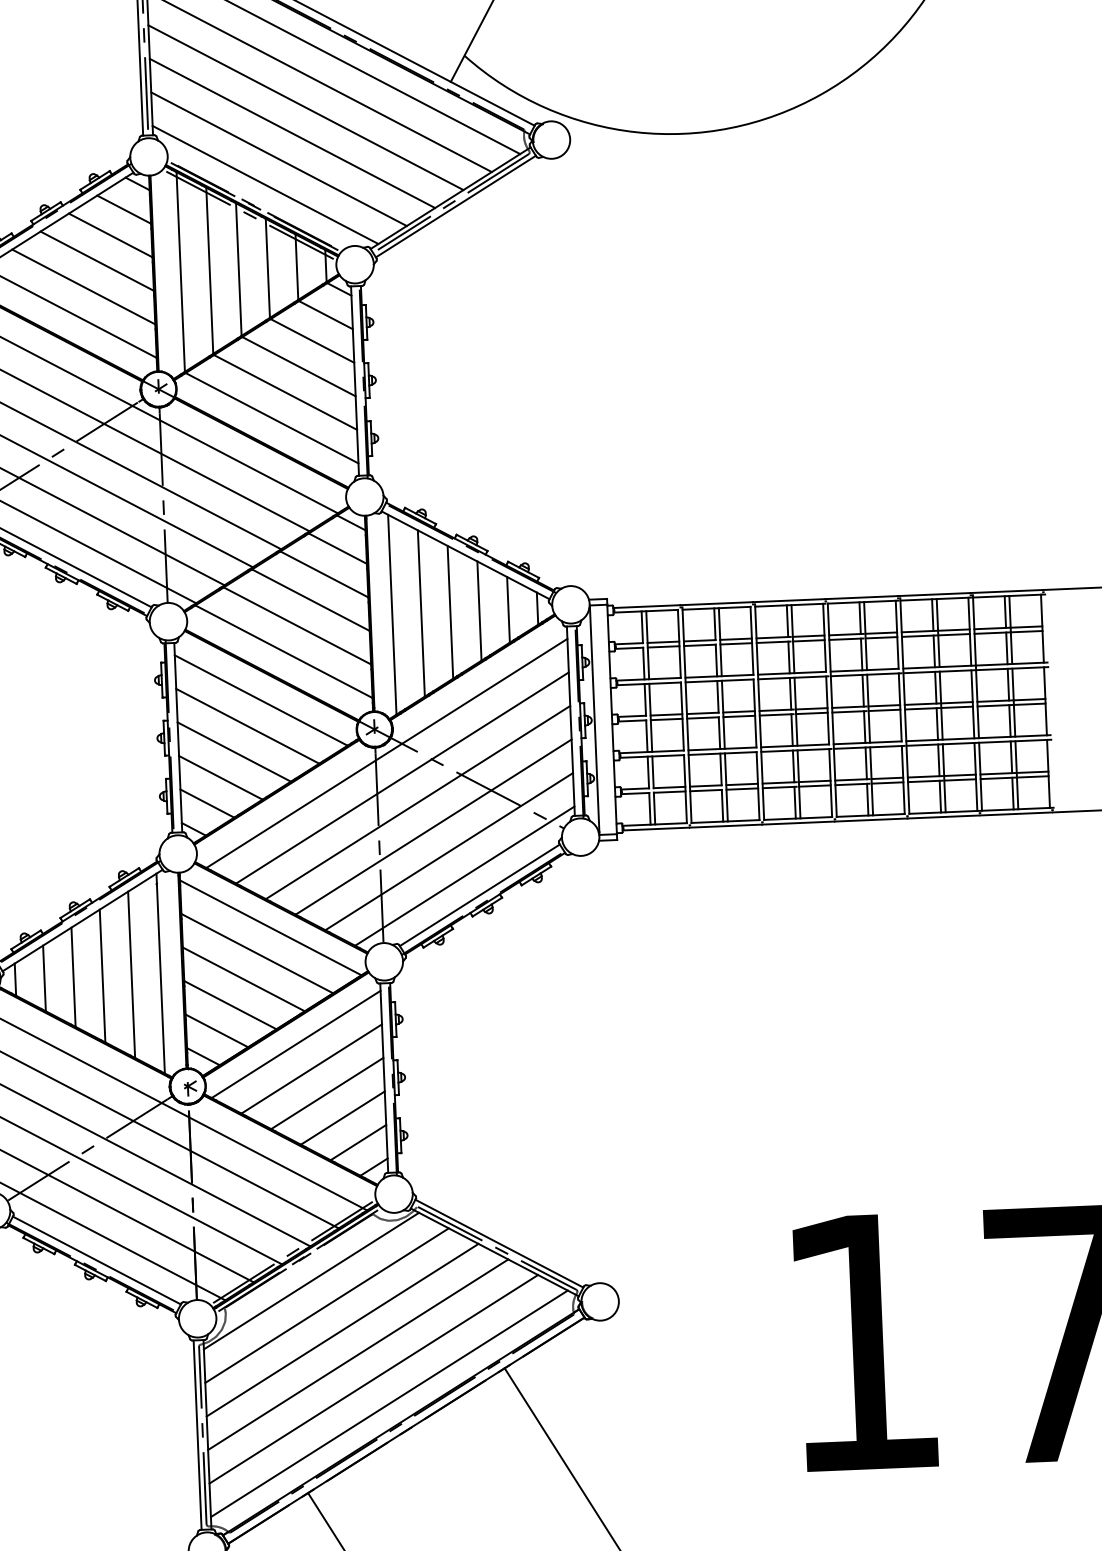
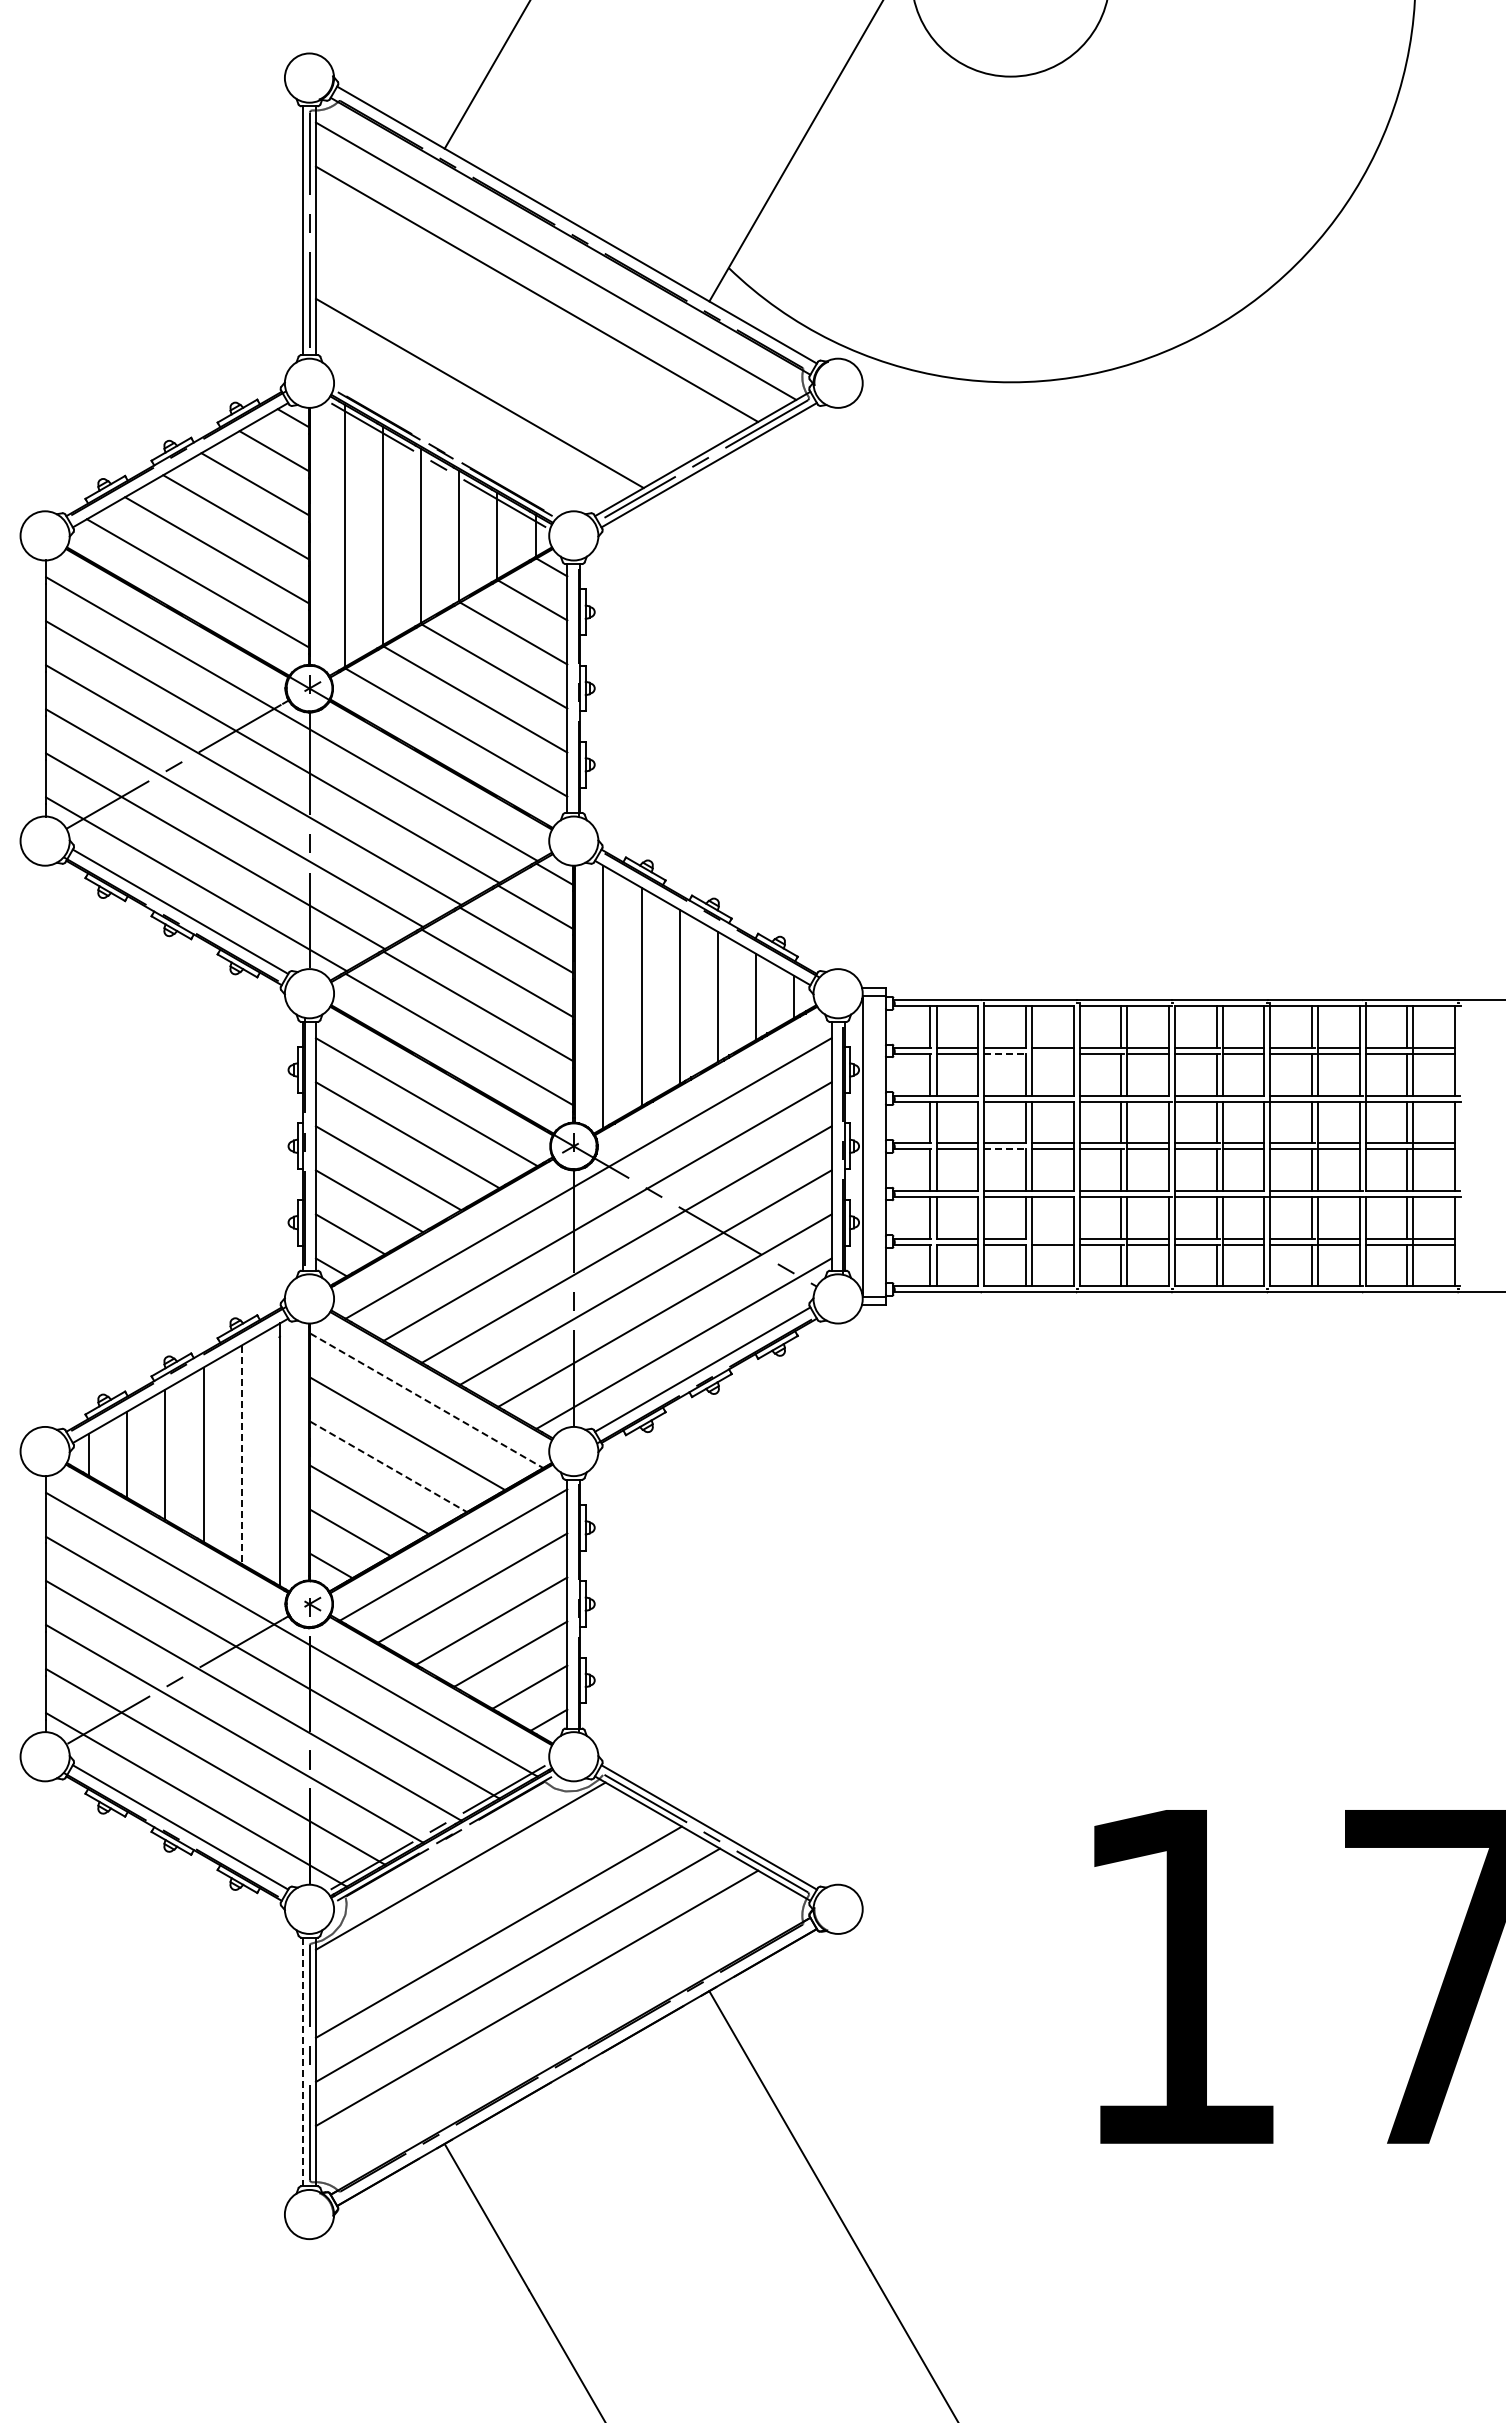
line: (305, 107) -> (517, 326), removed
line: (292, 133) -> (498, 360), removed
line: (265, 185) -> (460, 426), removed
line: (736, 643) -> (1052, 1053), removed
line: (700, 644) -> (1005, 1053), solid -> dashed
line: (703, 718) -> (1005, 1149), solid -> dashed
line: (741, 784) -> (1052, 1238), removed
line: (271, 928) -> (427, 1401), solid -> dashed
line: (131, 975) -> (241, 1455), solid -> dashed
line: (244, 979) -> (389, 1467), solid -> dashed
line: (326, 1305) -> (479, 1898), removed
line: (388, 1403) -> (555, 2031), removed
line: (198, 1435) -> (303, 2062), solid -> dashed

